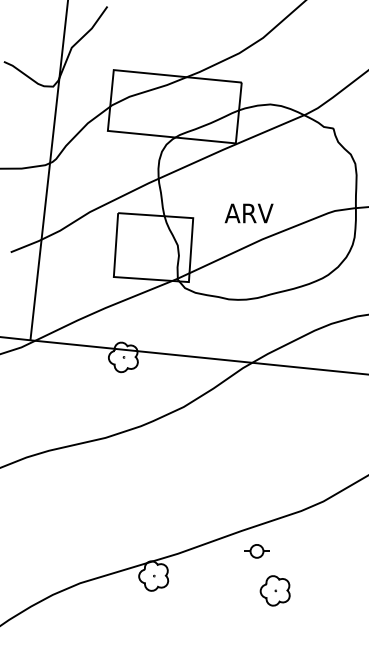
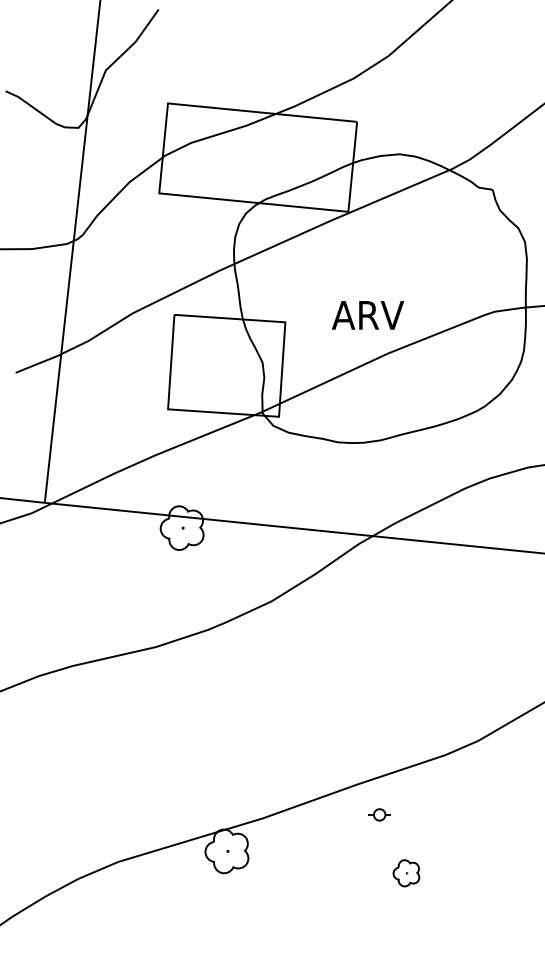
part: (256, 551) -> (378, 815), size x0.6
part: (274, 590) -> (405, 872), size x0.6

